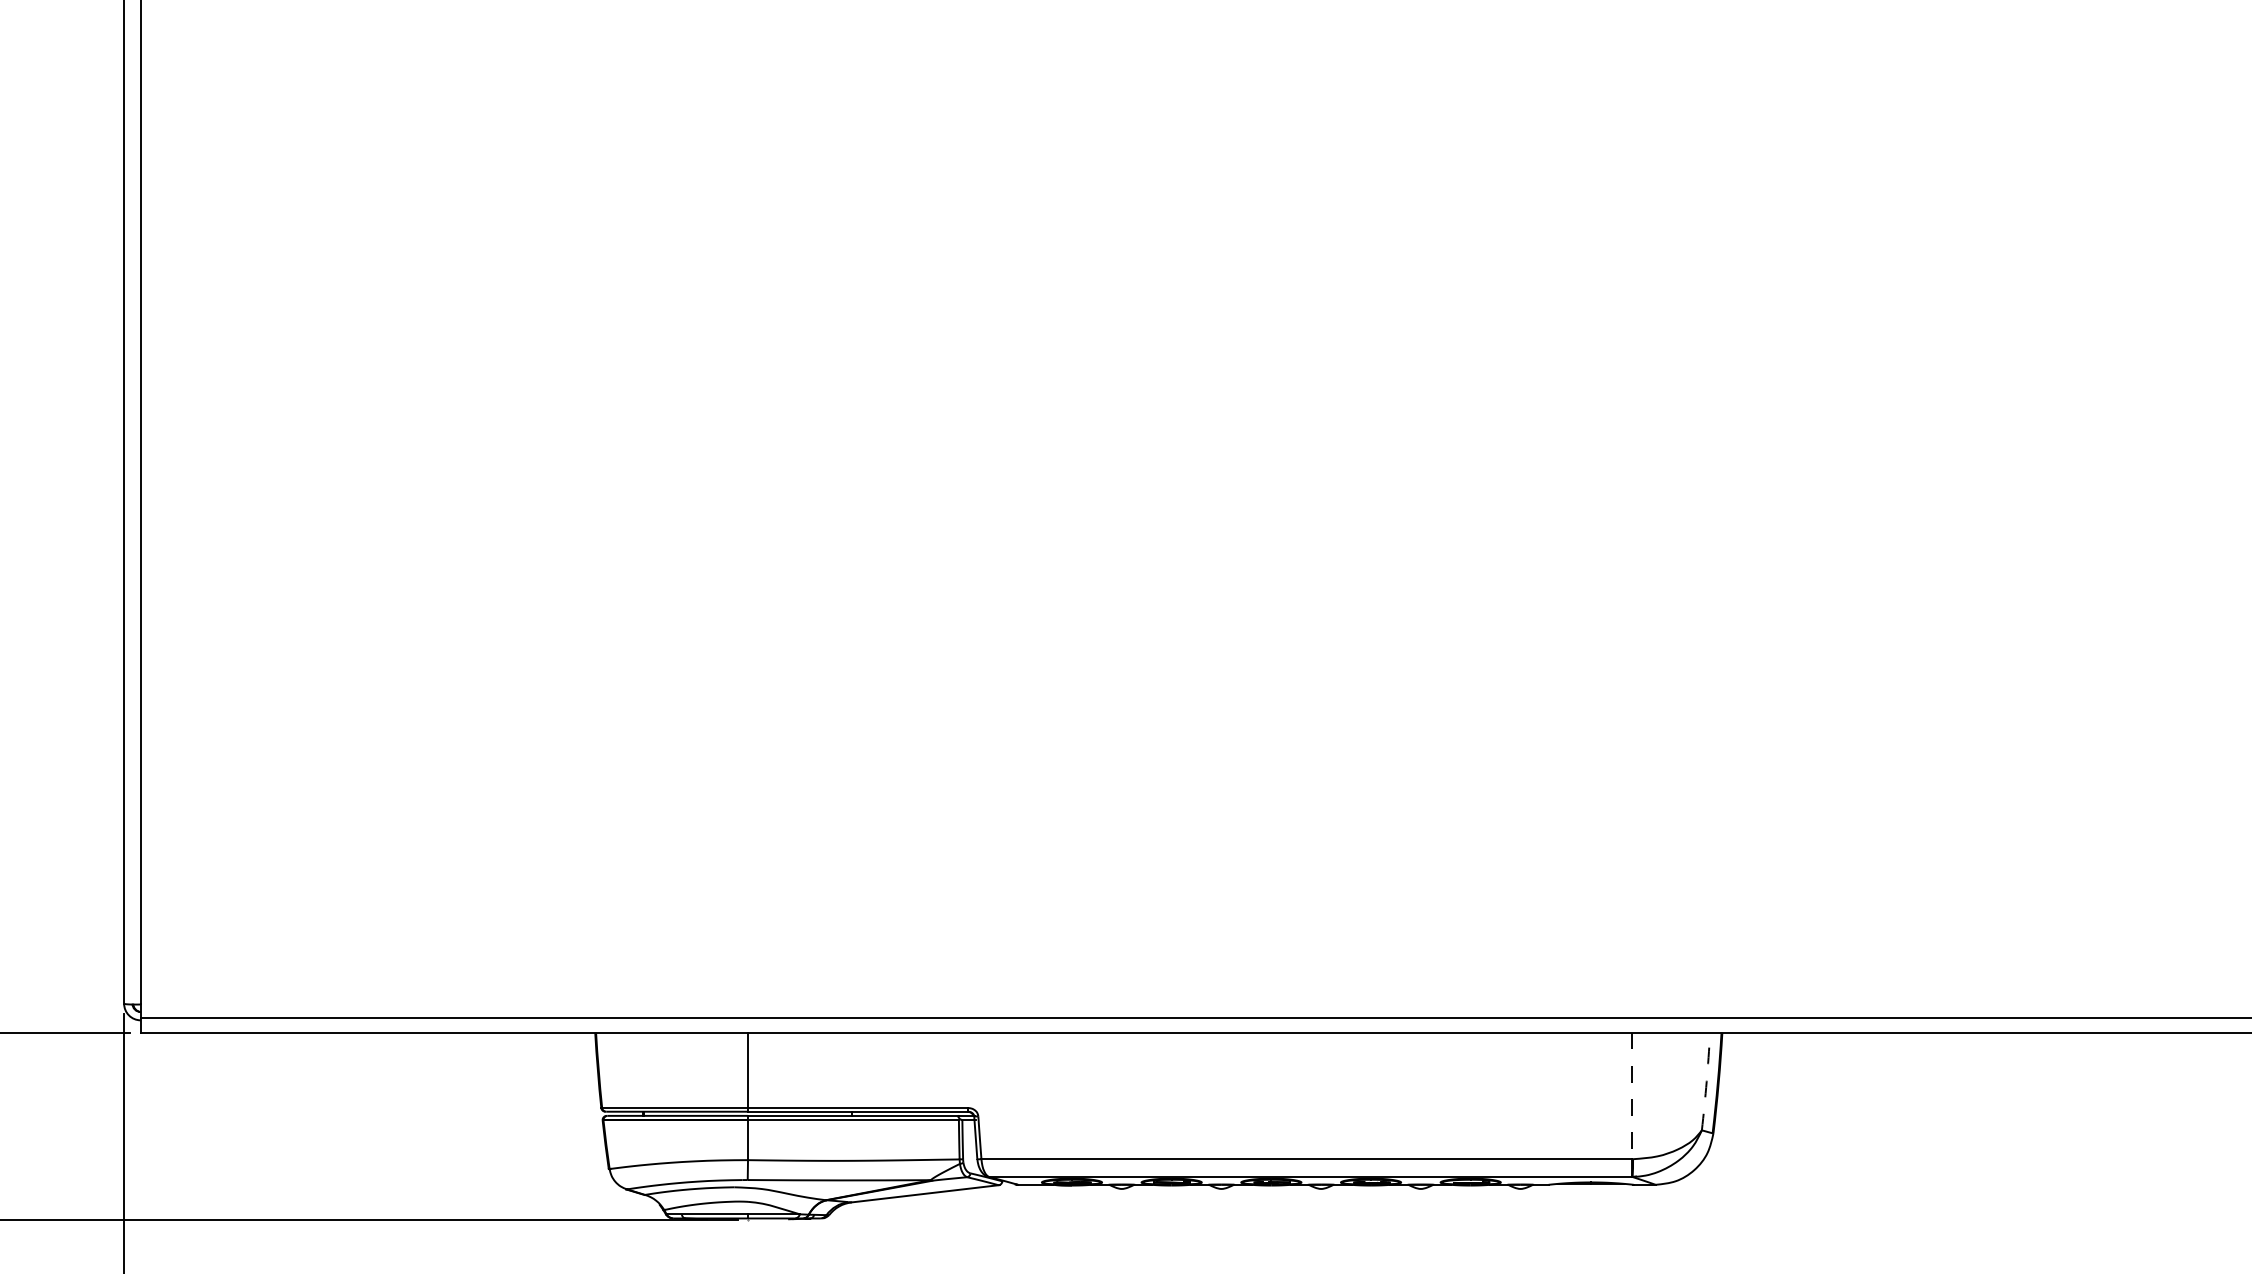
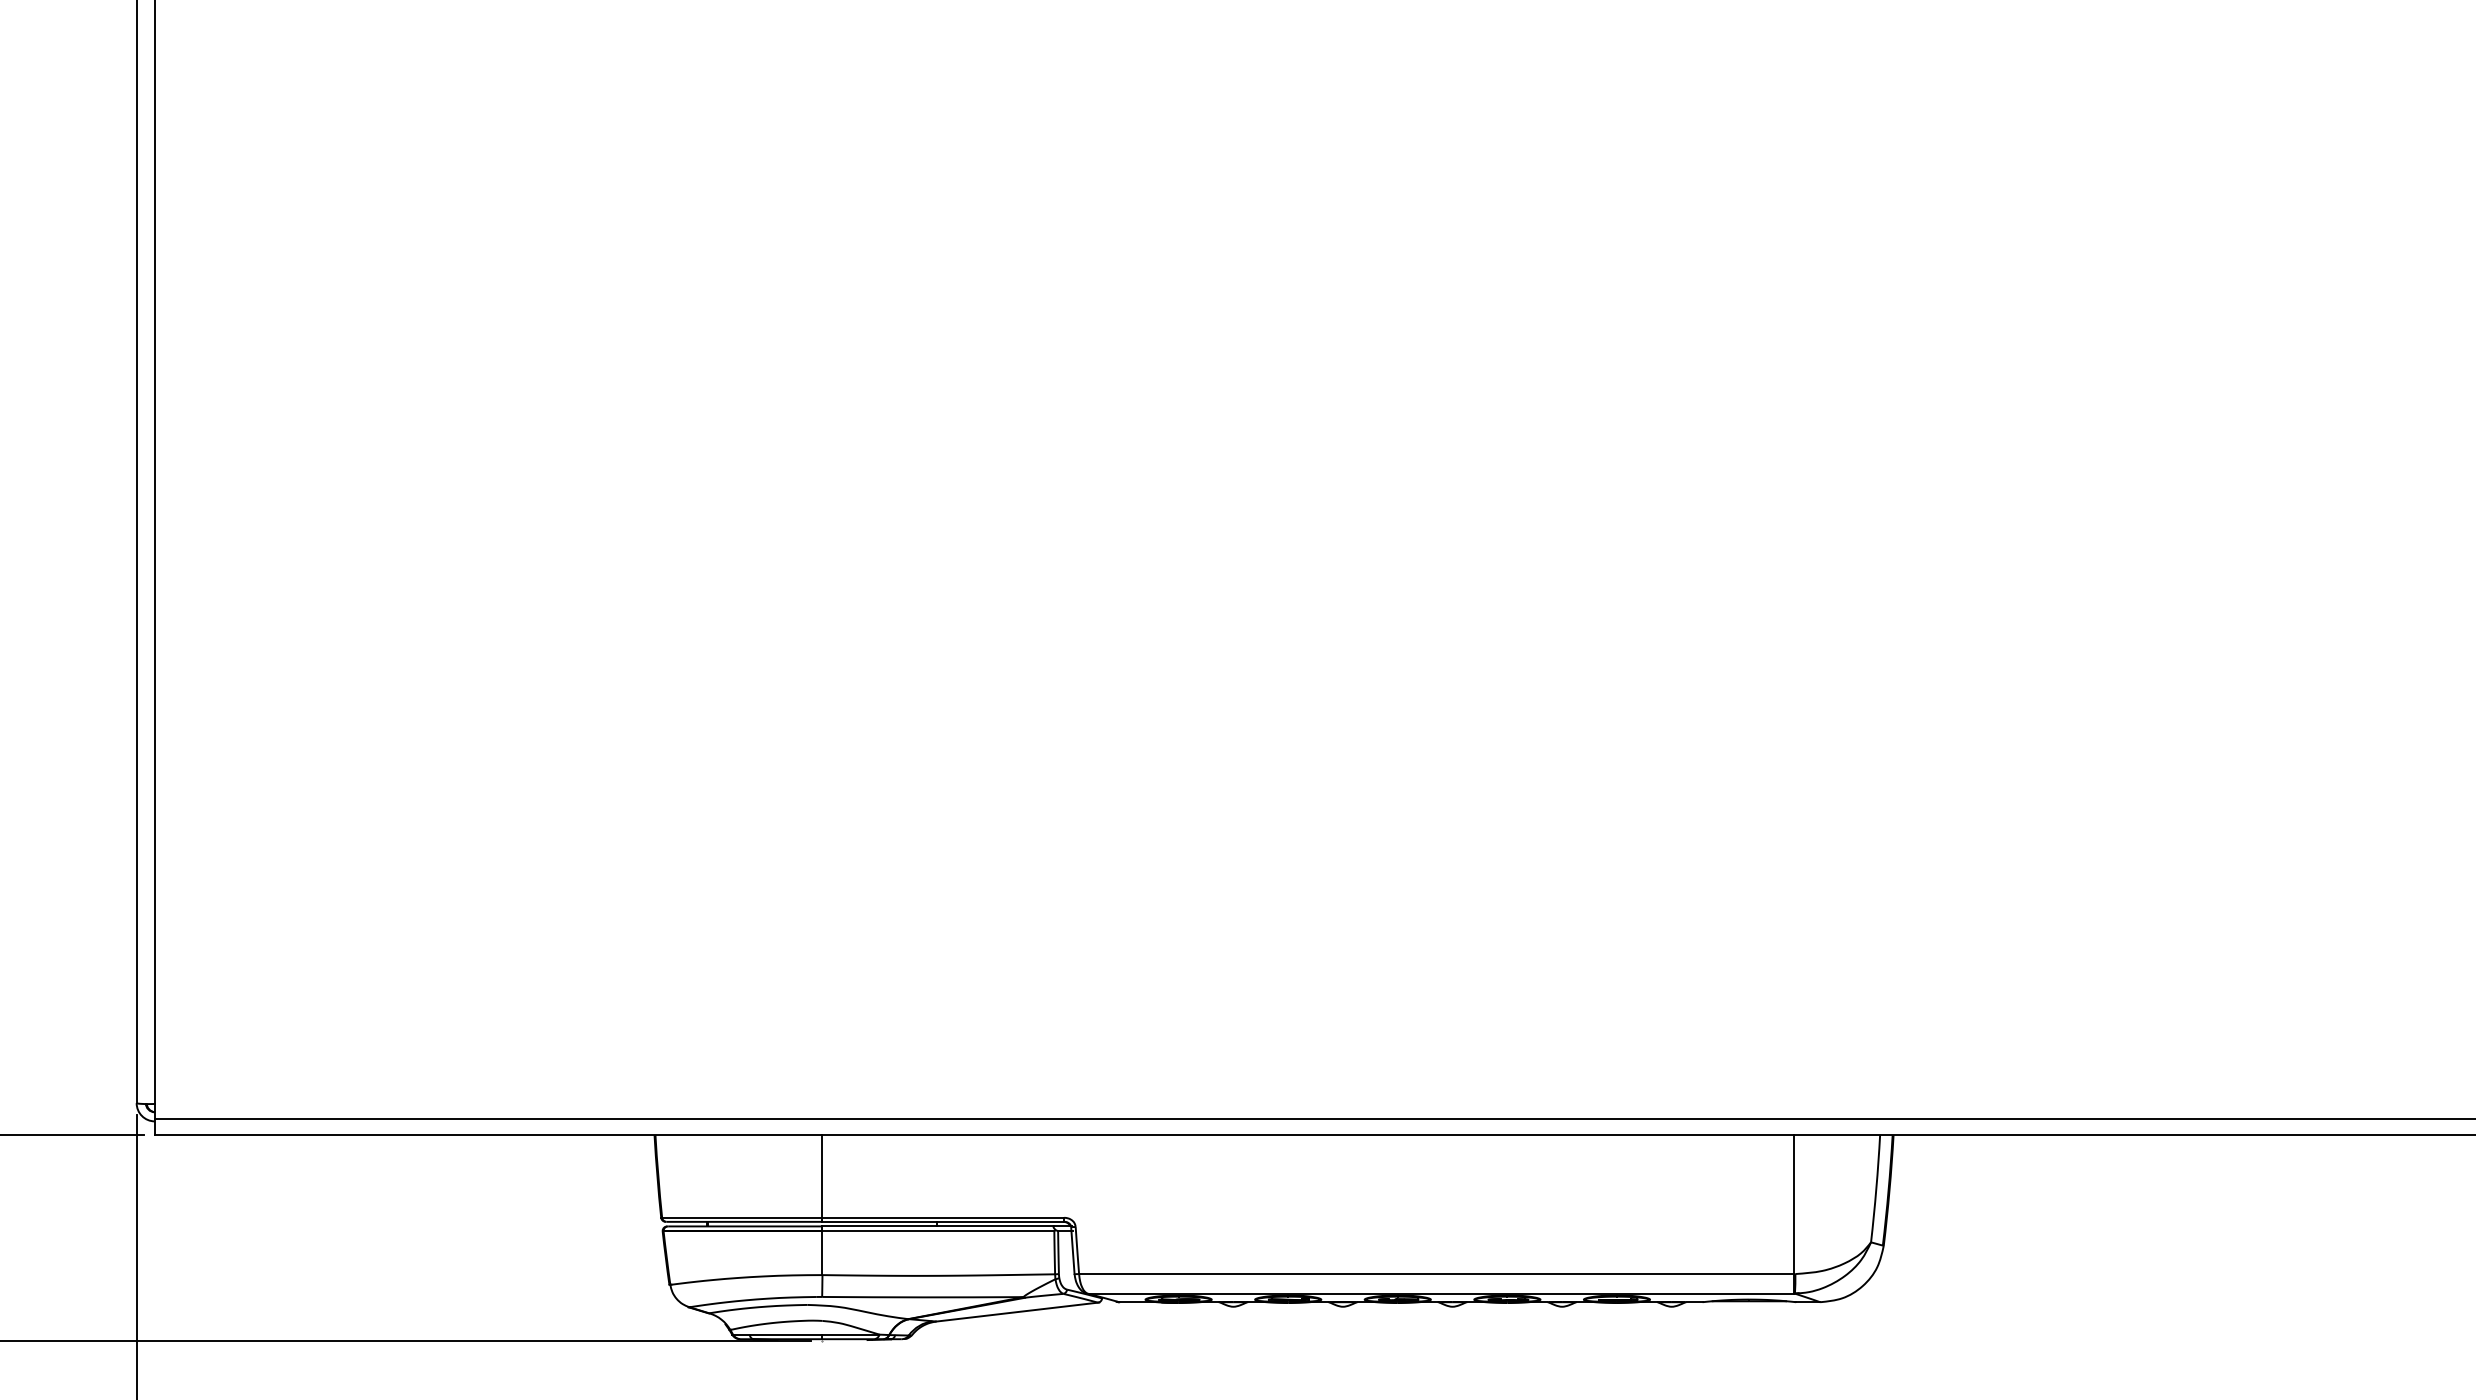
arc: (1706, 1081) -> (1876, 1188), dashed -> solid
line: (1631, 1096) -> (1793, 1205), dashed -> solid

